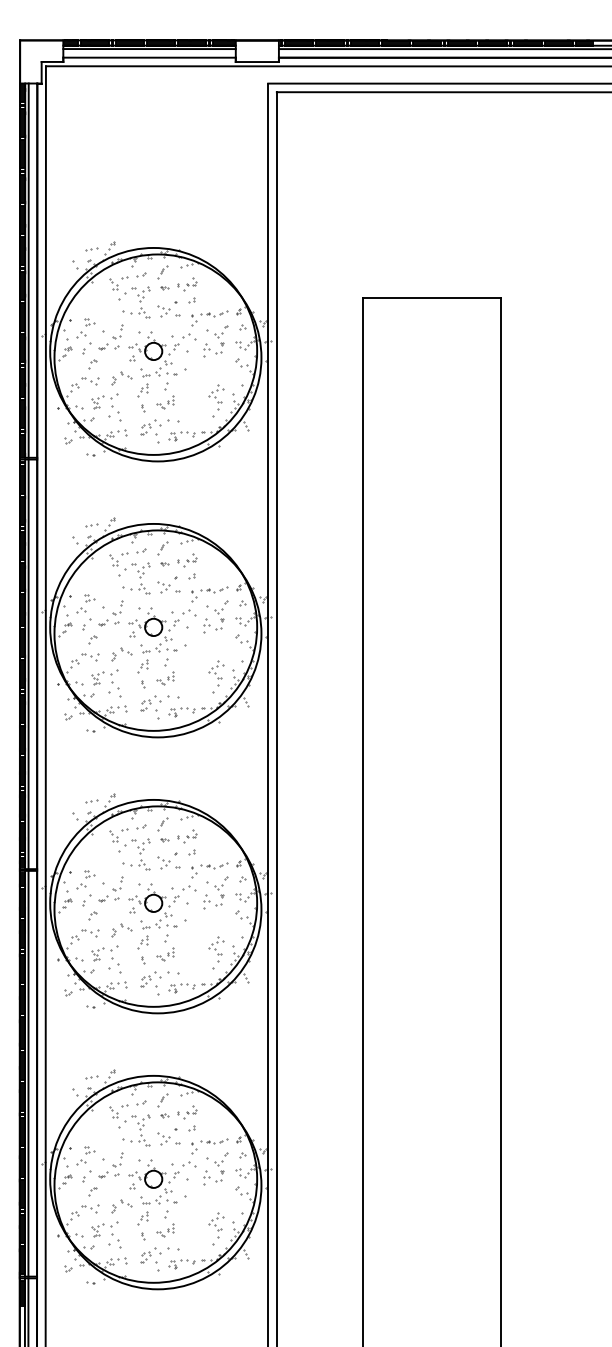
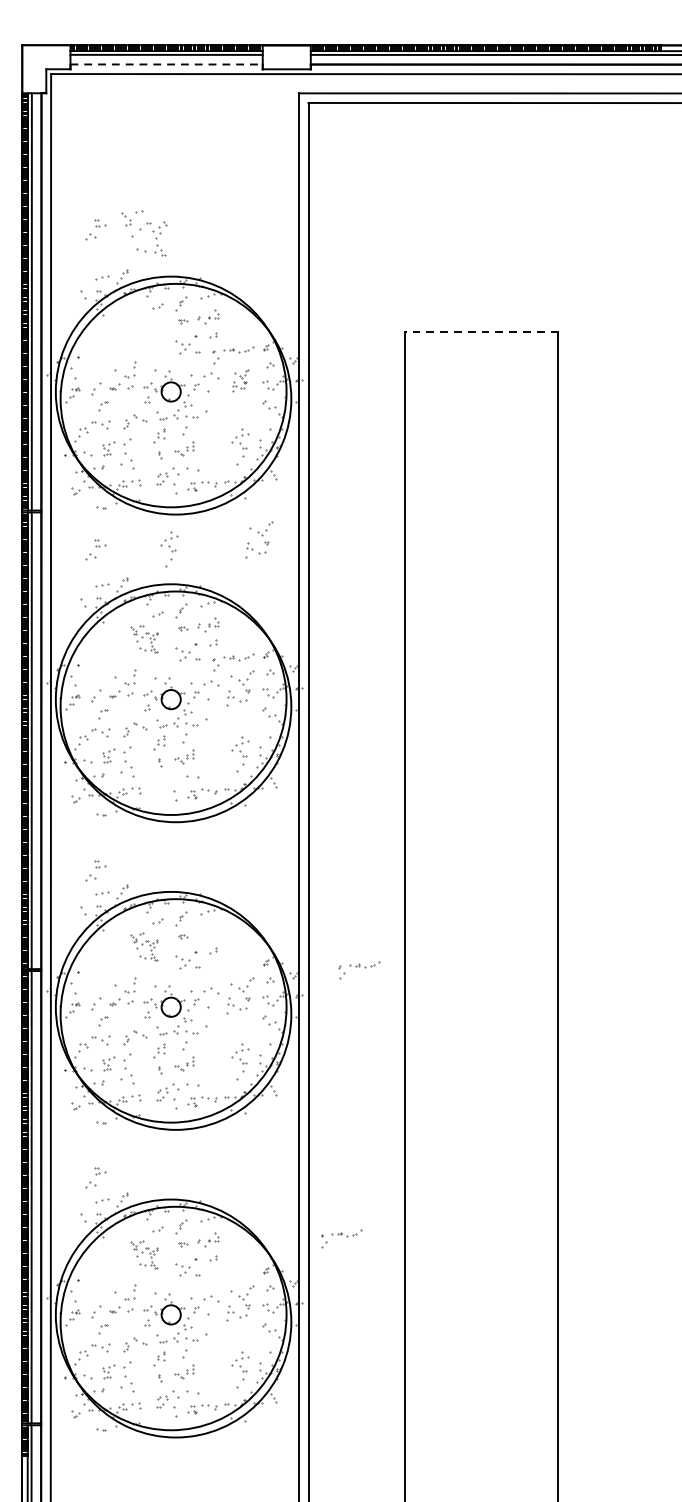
line: (150, 57) -> (167, 64), solid -> dashed
part: (129, 297) -> (144, 233), moved
line: (432, 297) -> (482, 331), solid -> dashed
part: (85, 328) -> (95, 230), moved
part: (215, 341) -> (240, 380), size x0.6
part: (232, 483) -> (259, 539), added
part: (152, 492) -> (169, 549), added
part: (129, 573) -> (144, 639), size x0.6
part: (85, 603) -> (95, 549), moved
part: (150, 703) -> (167, 784), removed
part: (187, 836) -> (208, 932), removed
part: (129, 849) -> (144, 947), size x0.6
part: (209, 870) -> (359, 970), moved
part: (85, 879) -> (95, 870), moved
part: (129, 1125) -> (144, 1254), size x0.6
part: (209, 1146) -> (341, 1239), moved
part: (85, 1155) -> (95, 1176), moved

